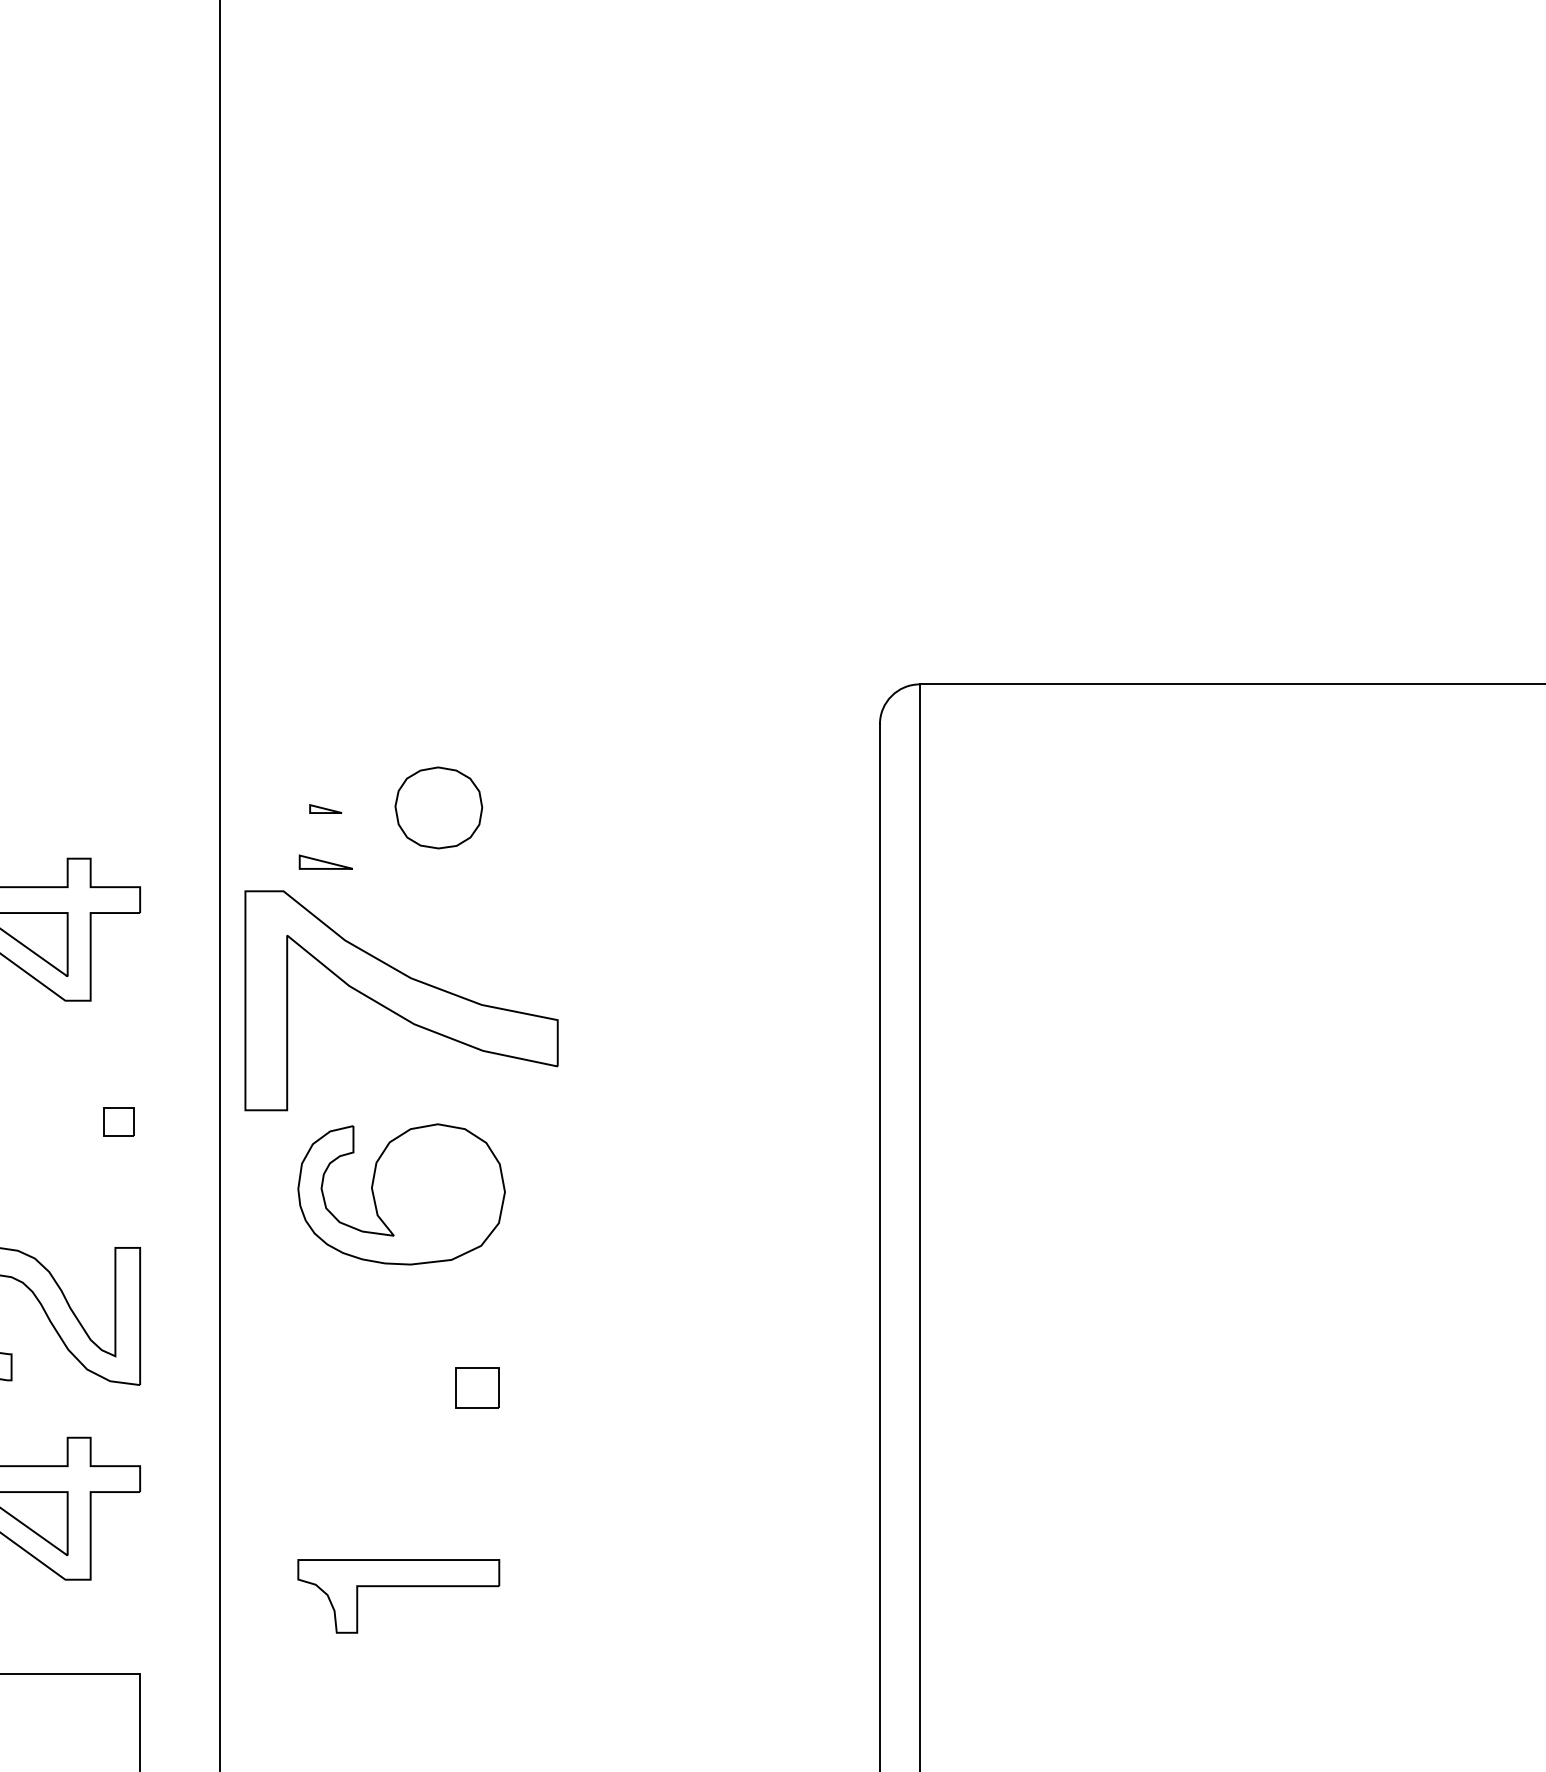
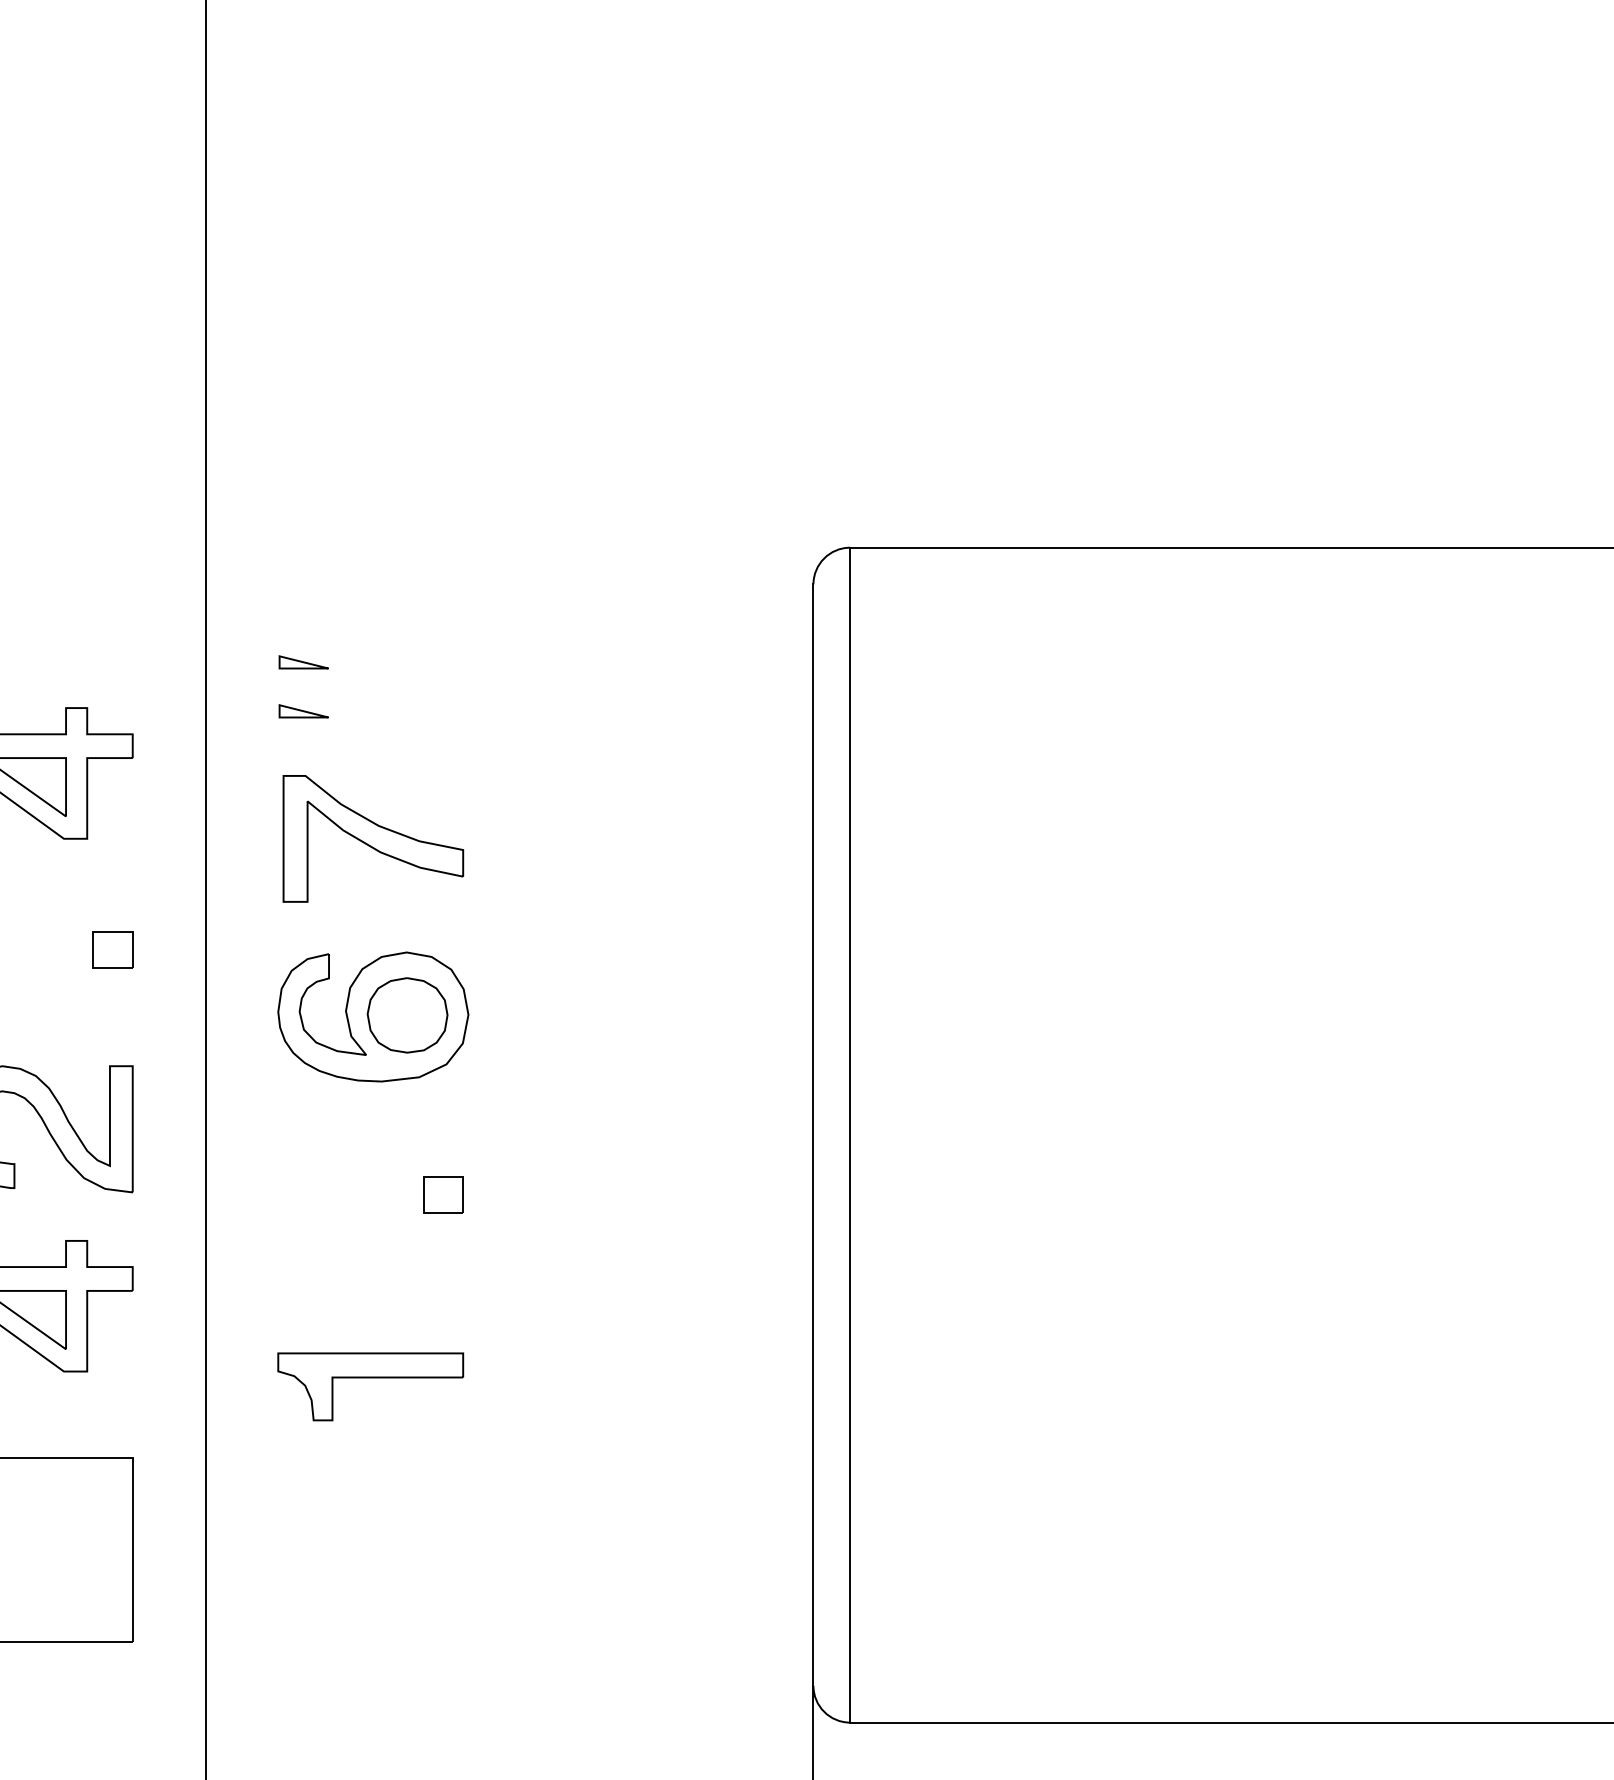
part: (438, 808) -> (407, 1015), moved
part: (325, 809) -> (303, 662), size x1.67
part: (401, 1000) -> (373, 838), size x0.62
part: (118, 1121) -> (112, 949), size x1.43

